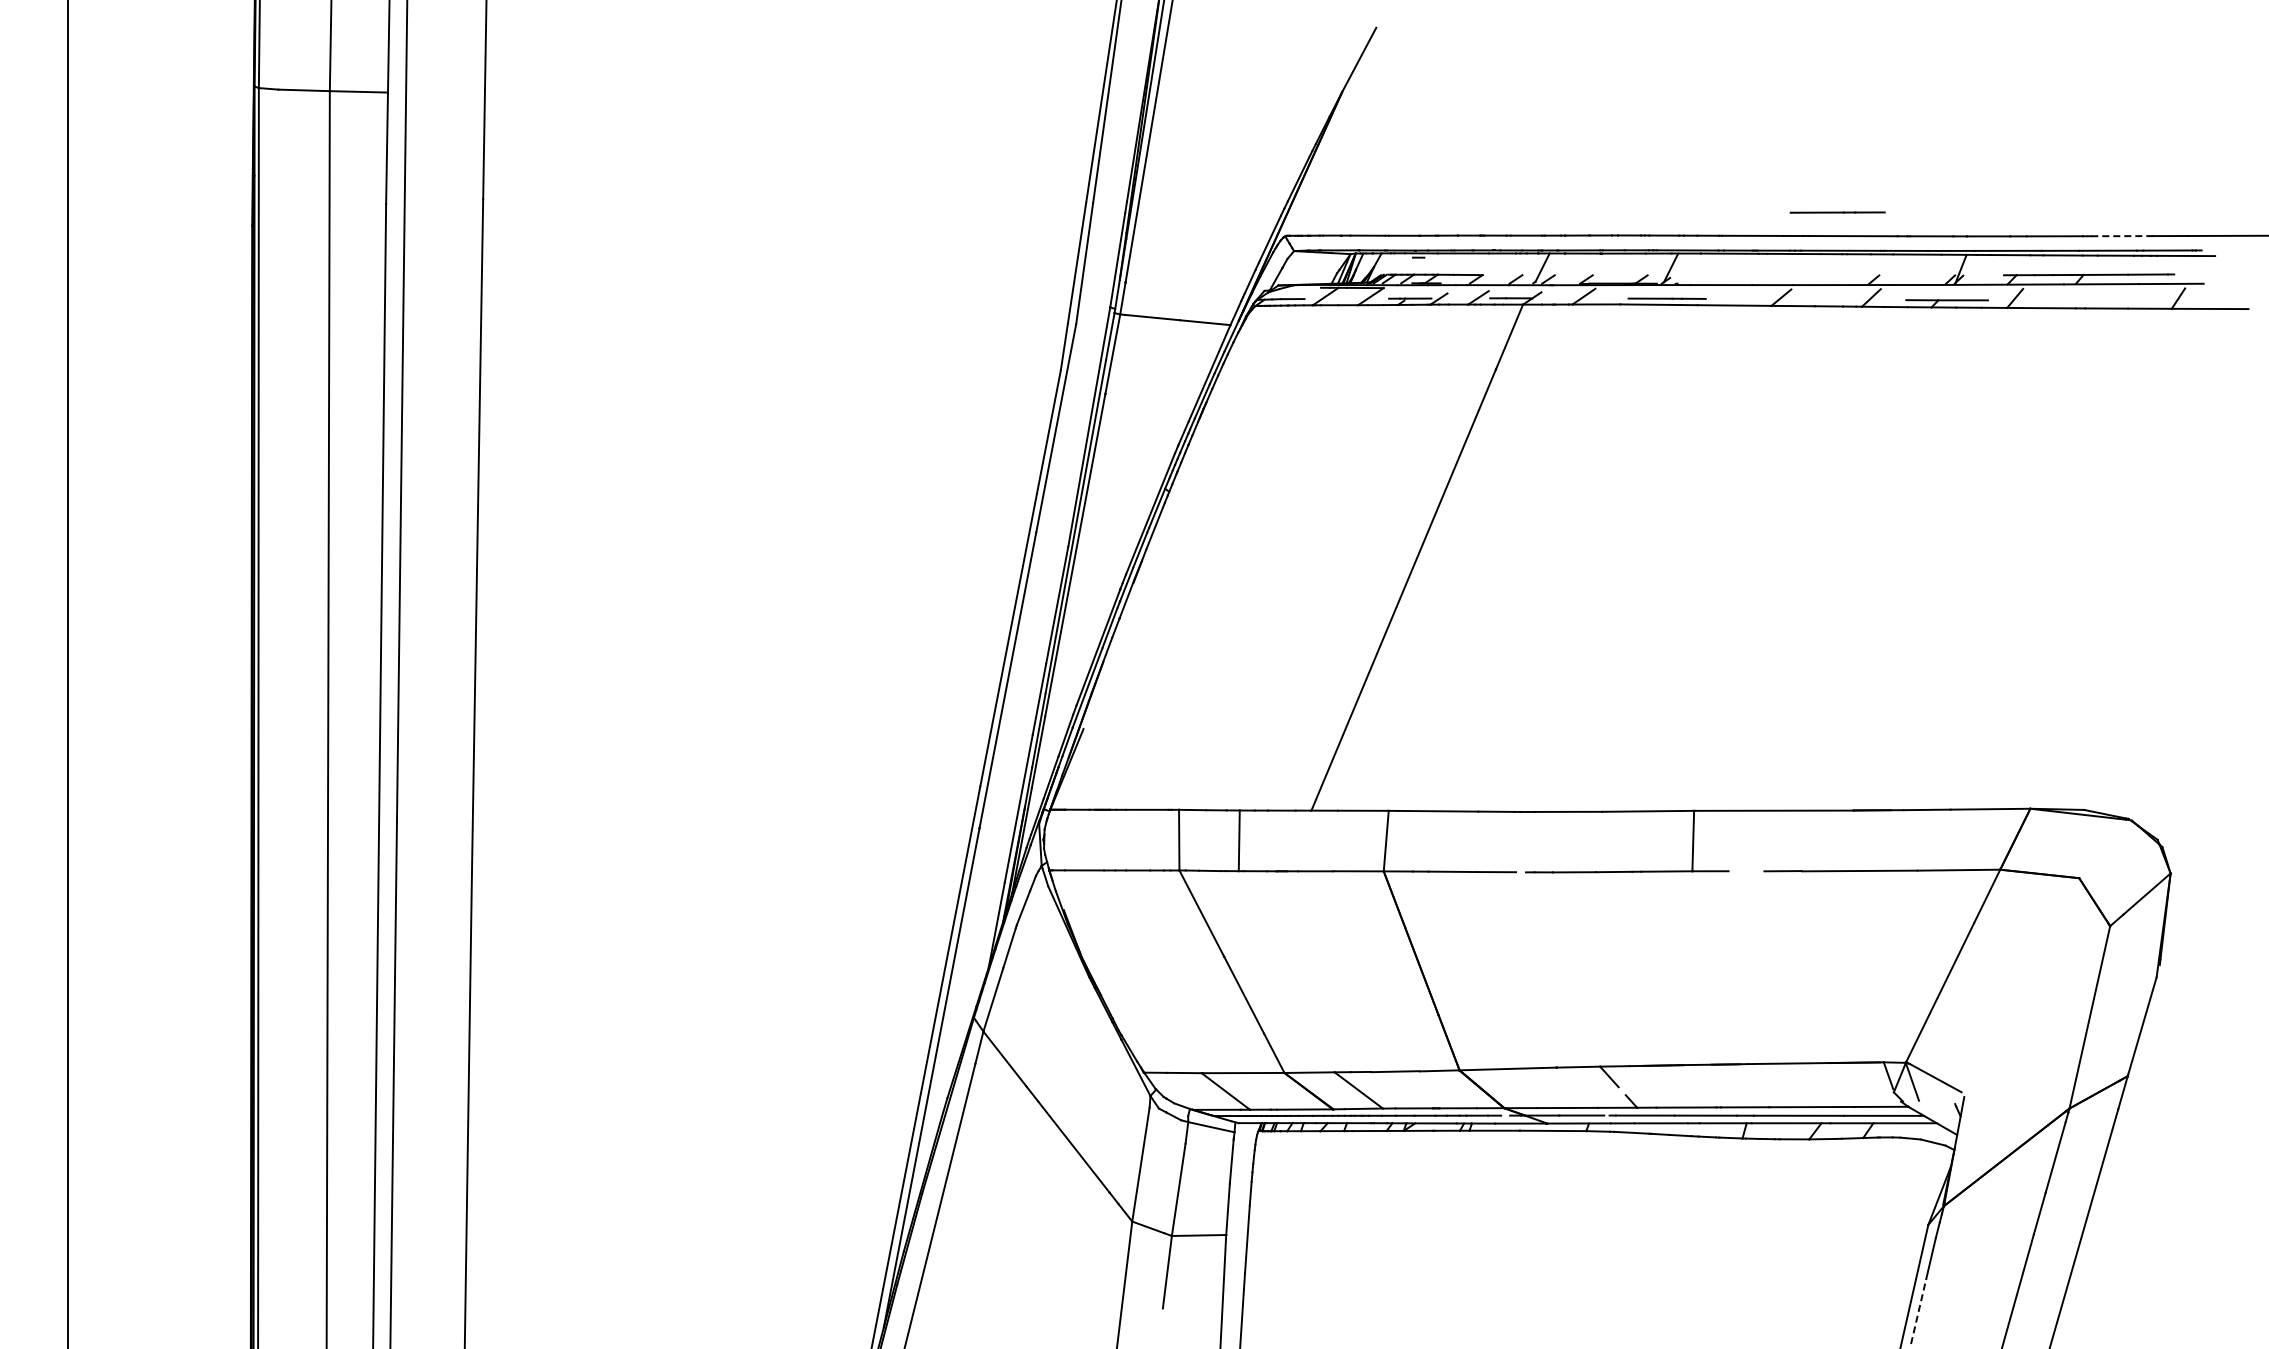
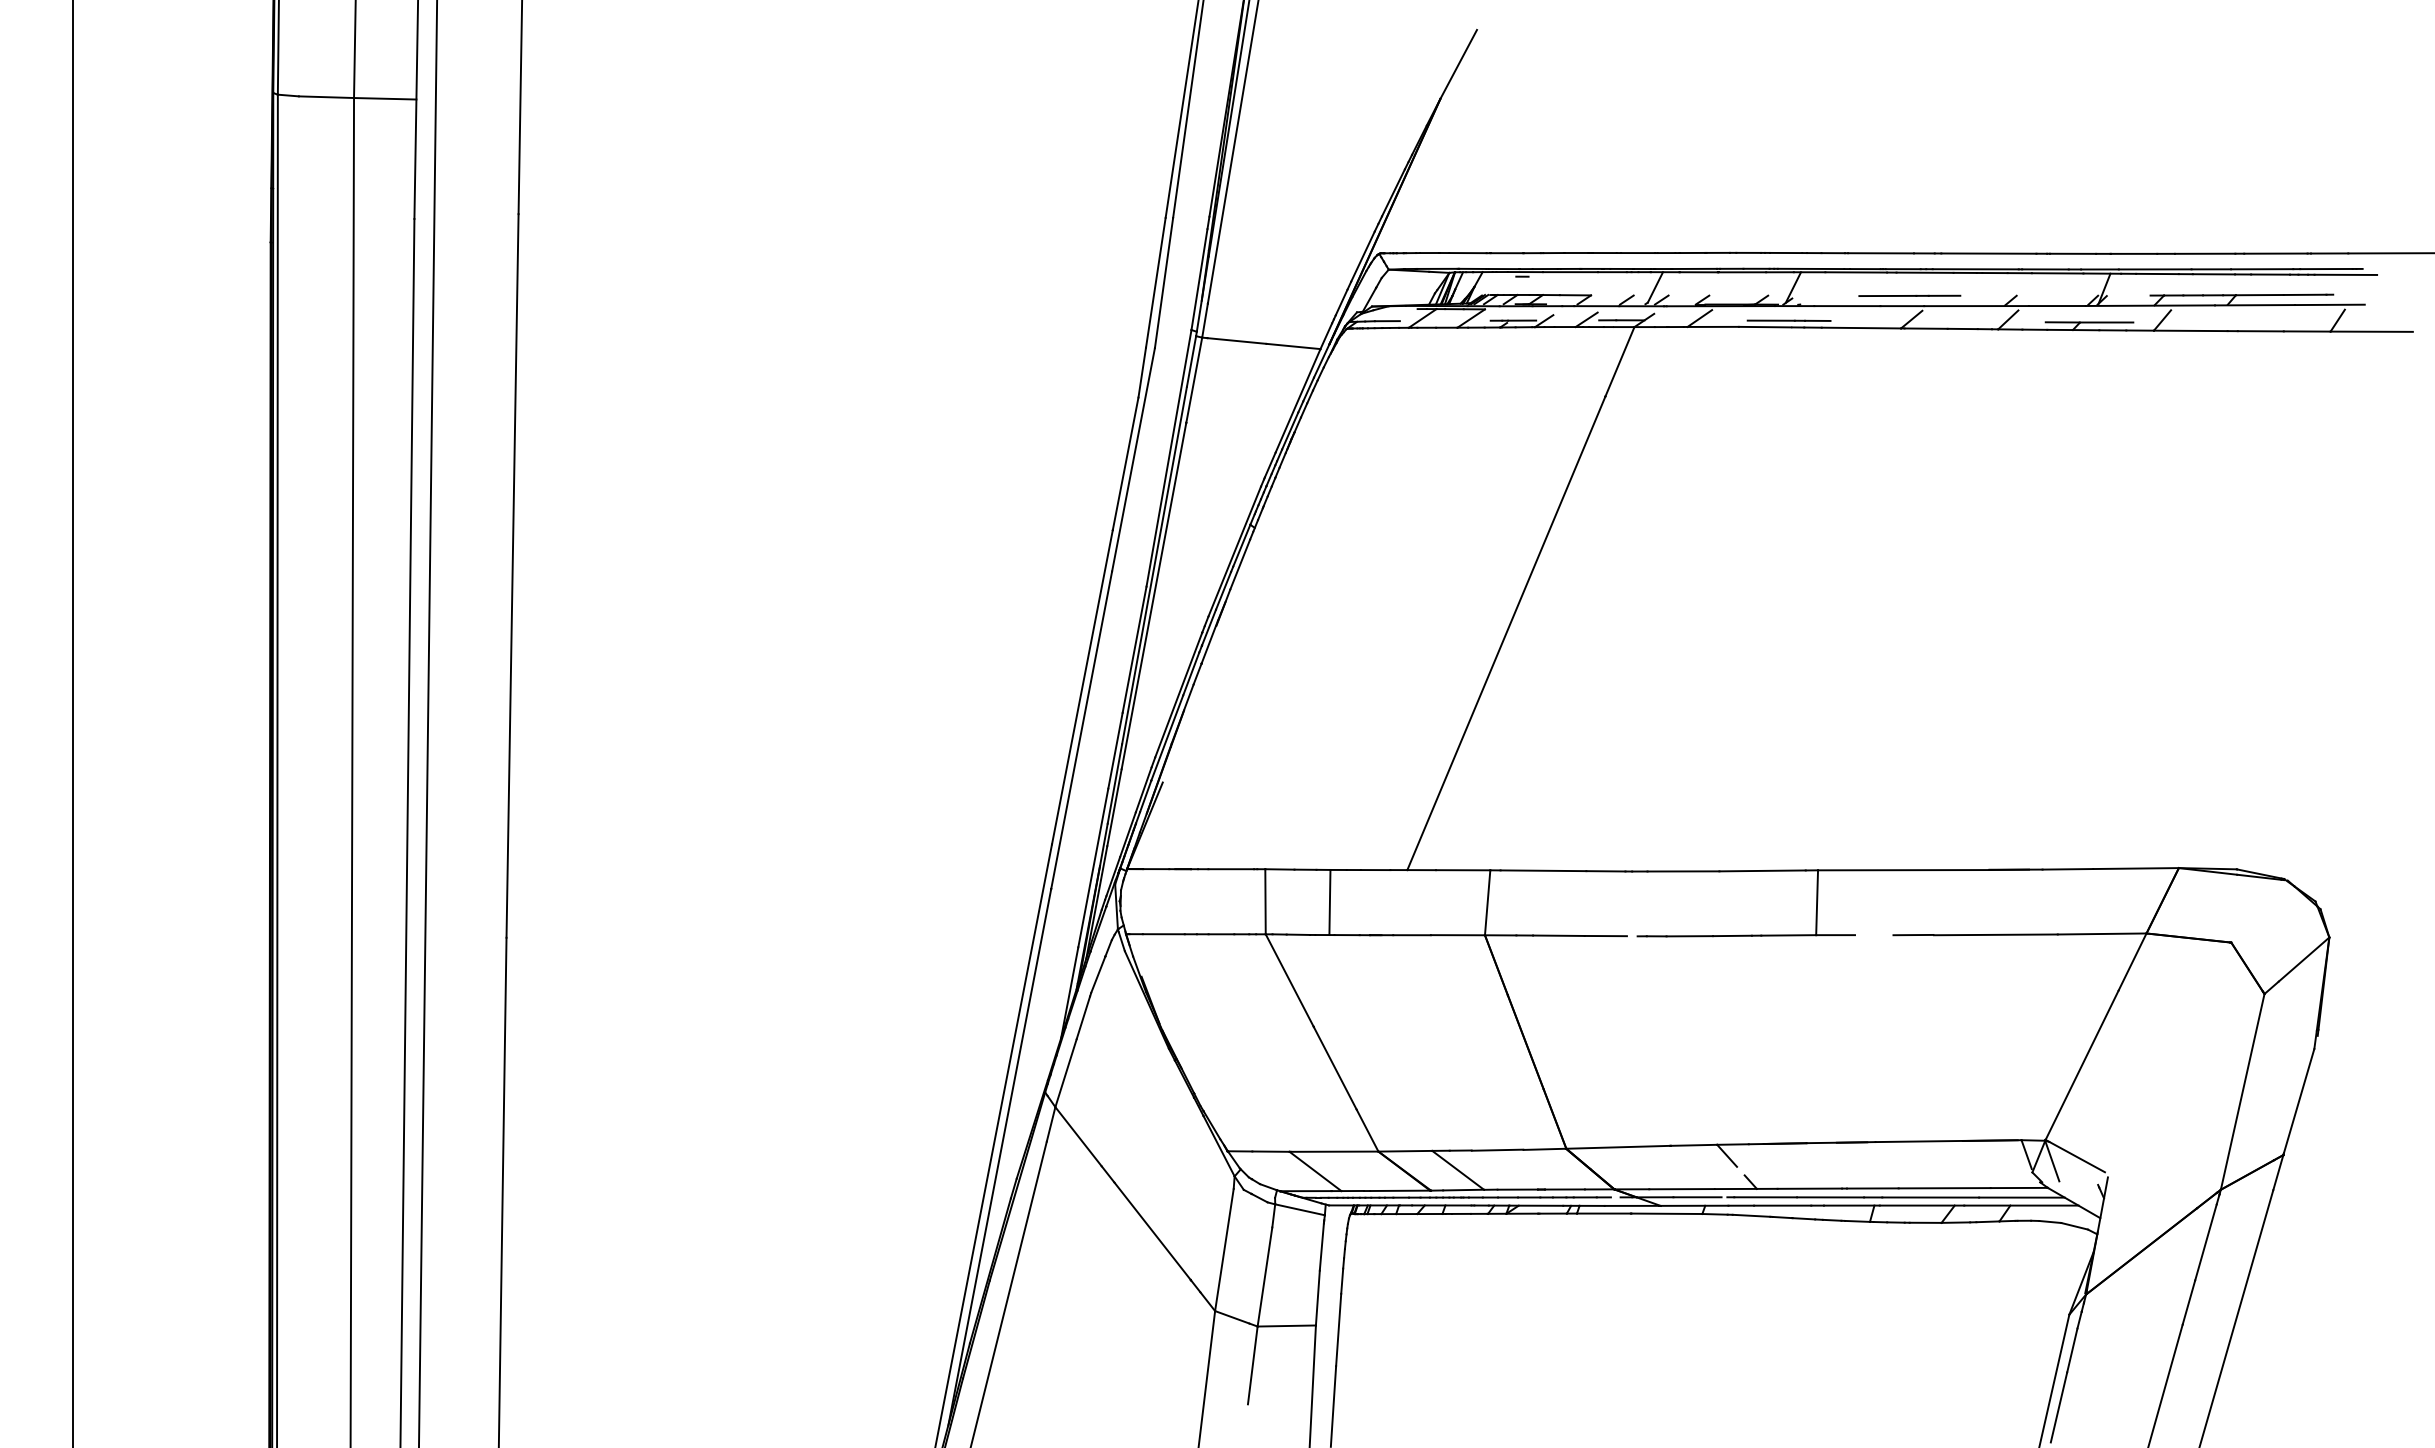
line: (1837, 212) -> (1909, 295), moved
line: (2120, 236) -> (2275, 253), dashed -> solid
line: (1918, 1310) -> (2058, 1406), dashed -> solid

